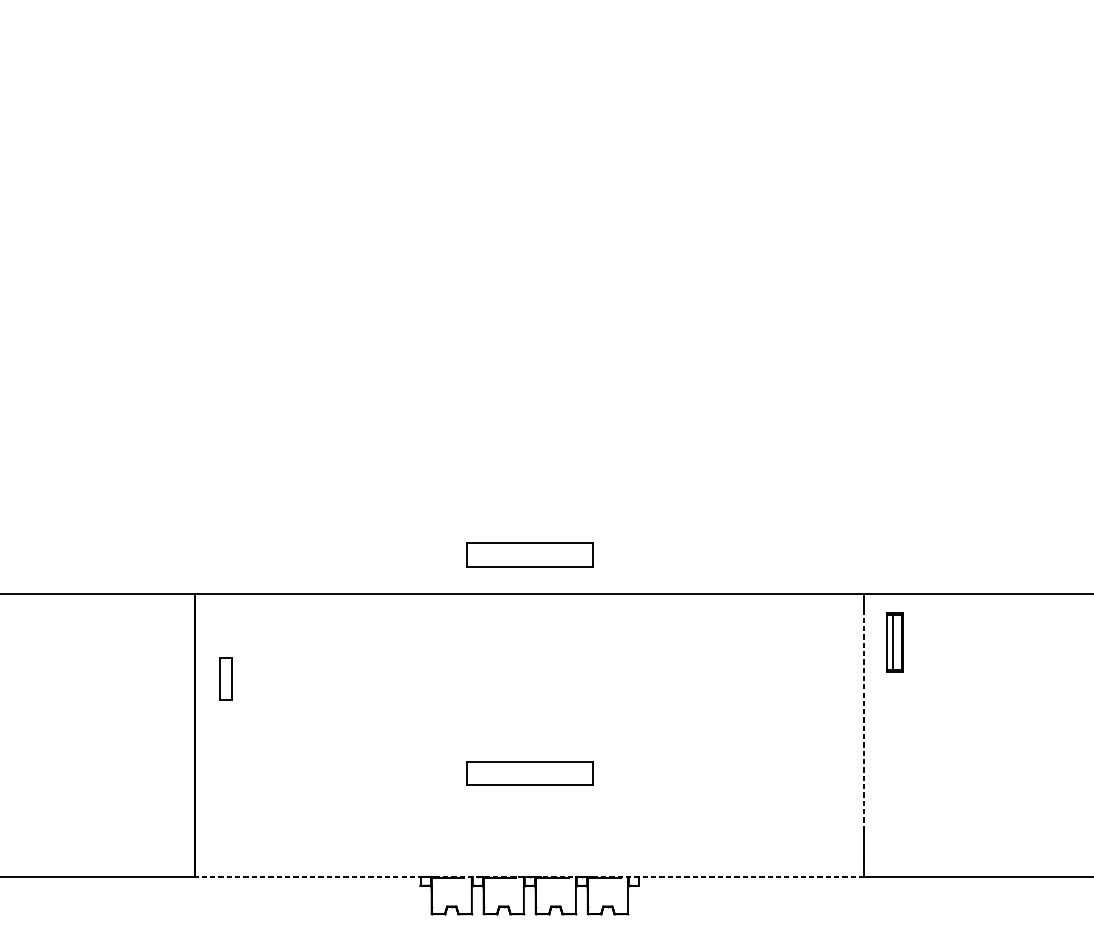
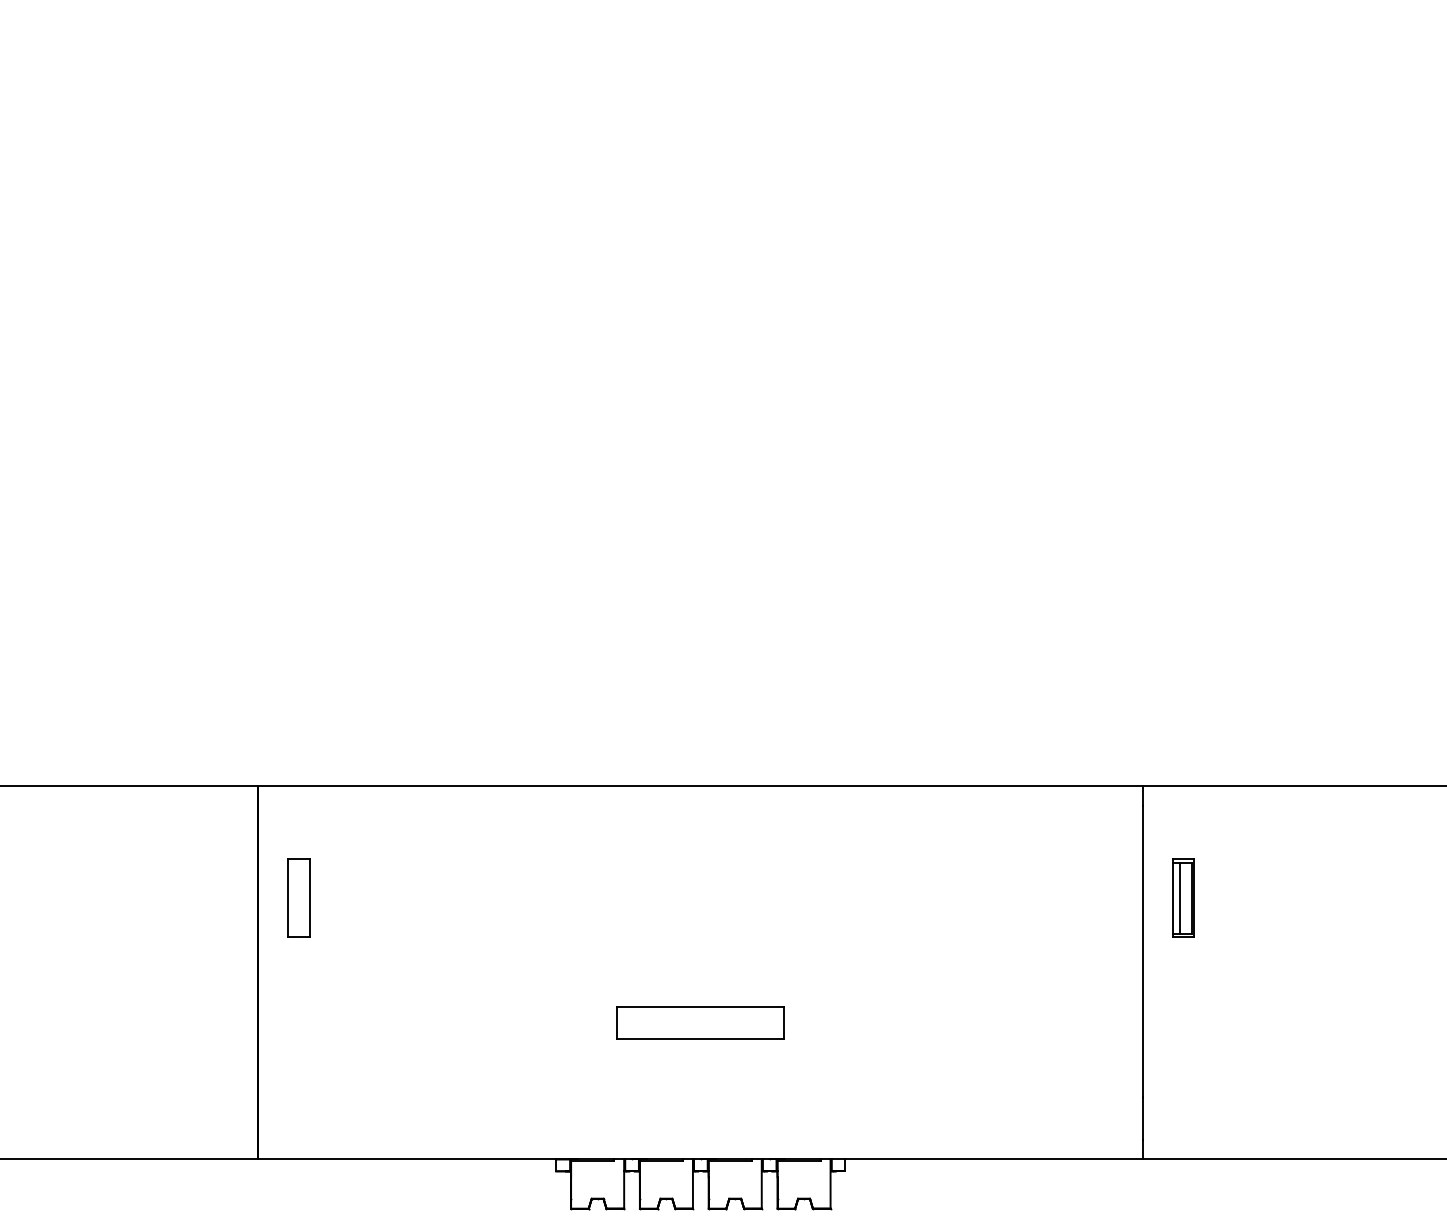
part: (529, 554) -> (700, 733), removed
part: (894, 641) -> (1183, 897), moved
part: (225, 678) -> (298, 897), size x1.43
line: (864, 719) -> (1143, 951), dashed -> solid
line: (529, 876) -> (700, 1159), dashed -> solid

